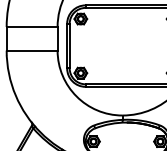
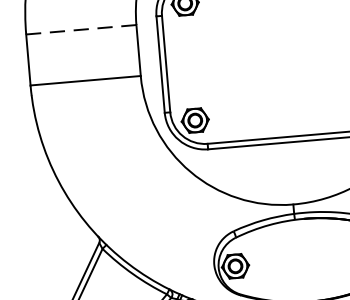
line: (31, 27) -> (80, 30), solid -> dashed

